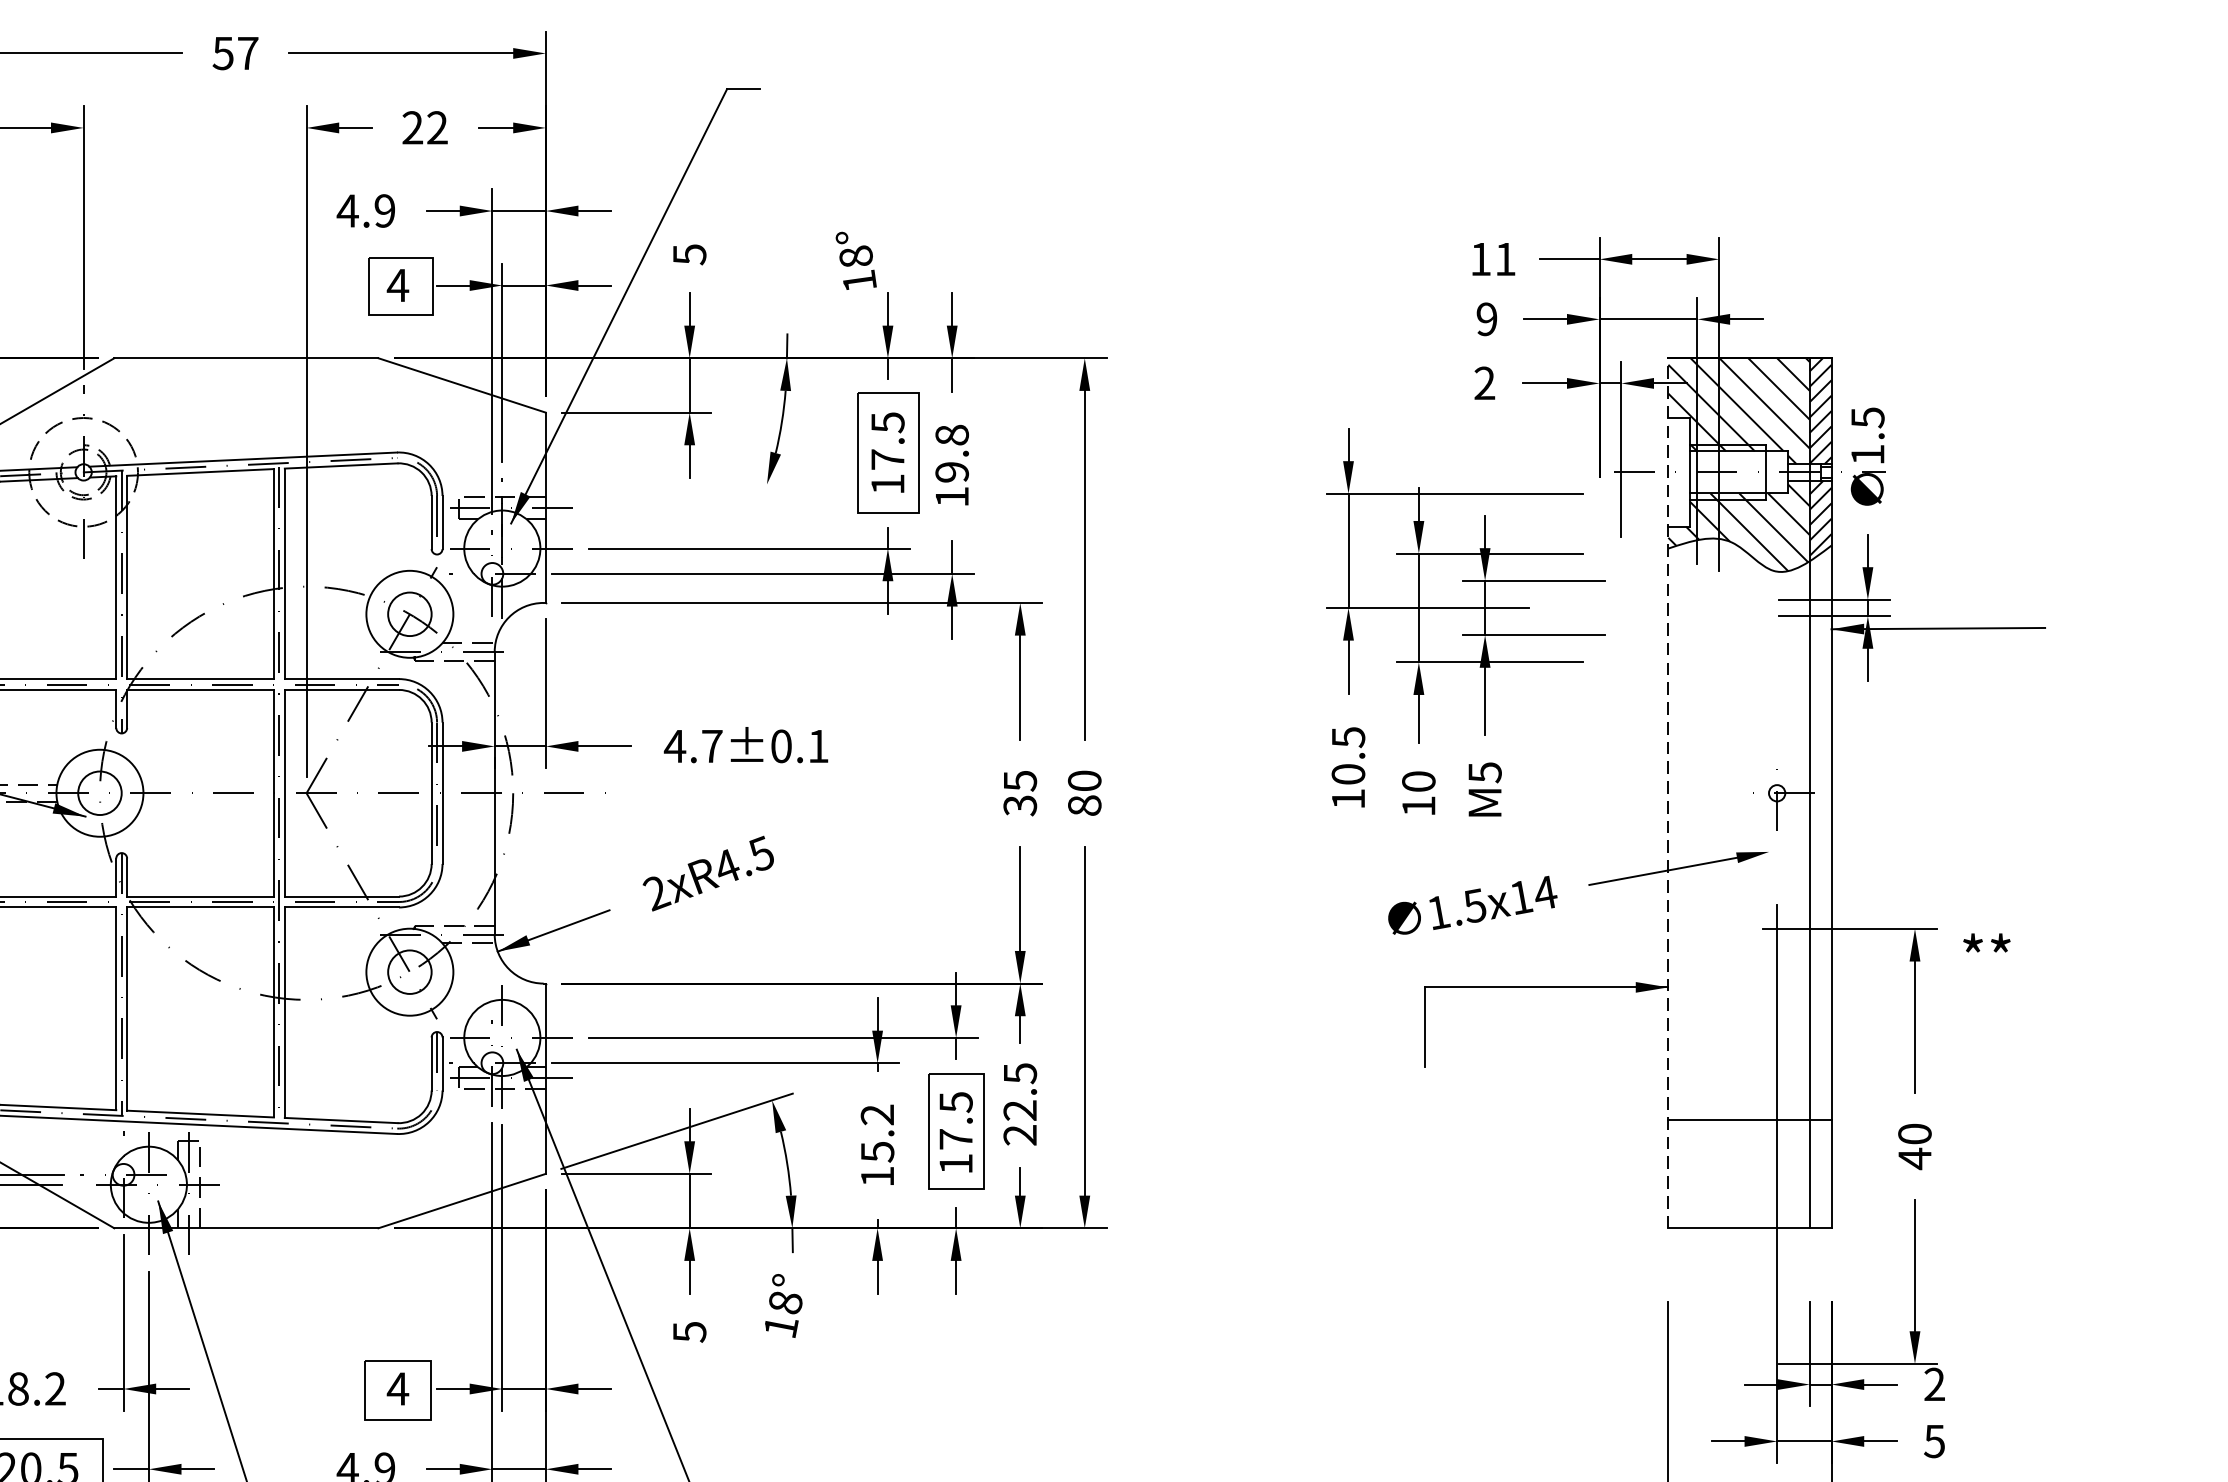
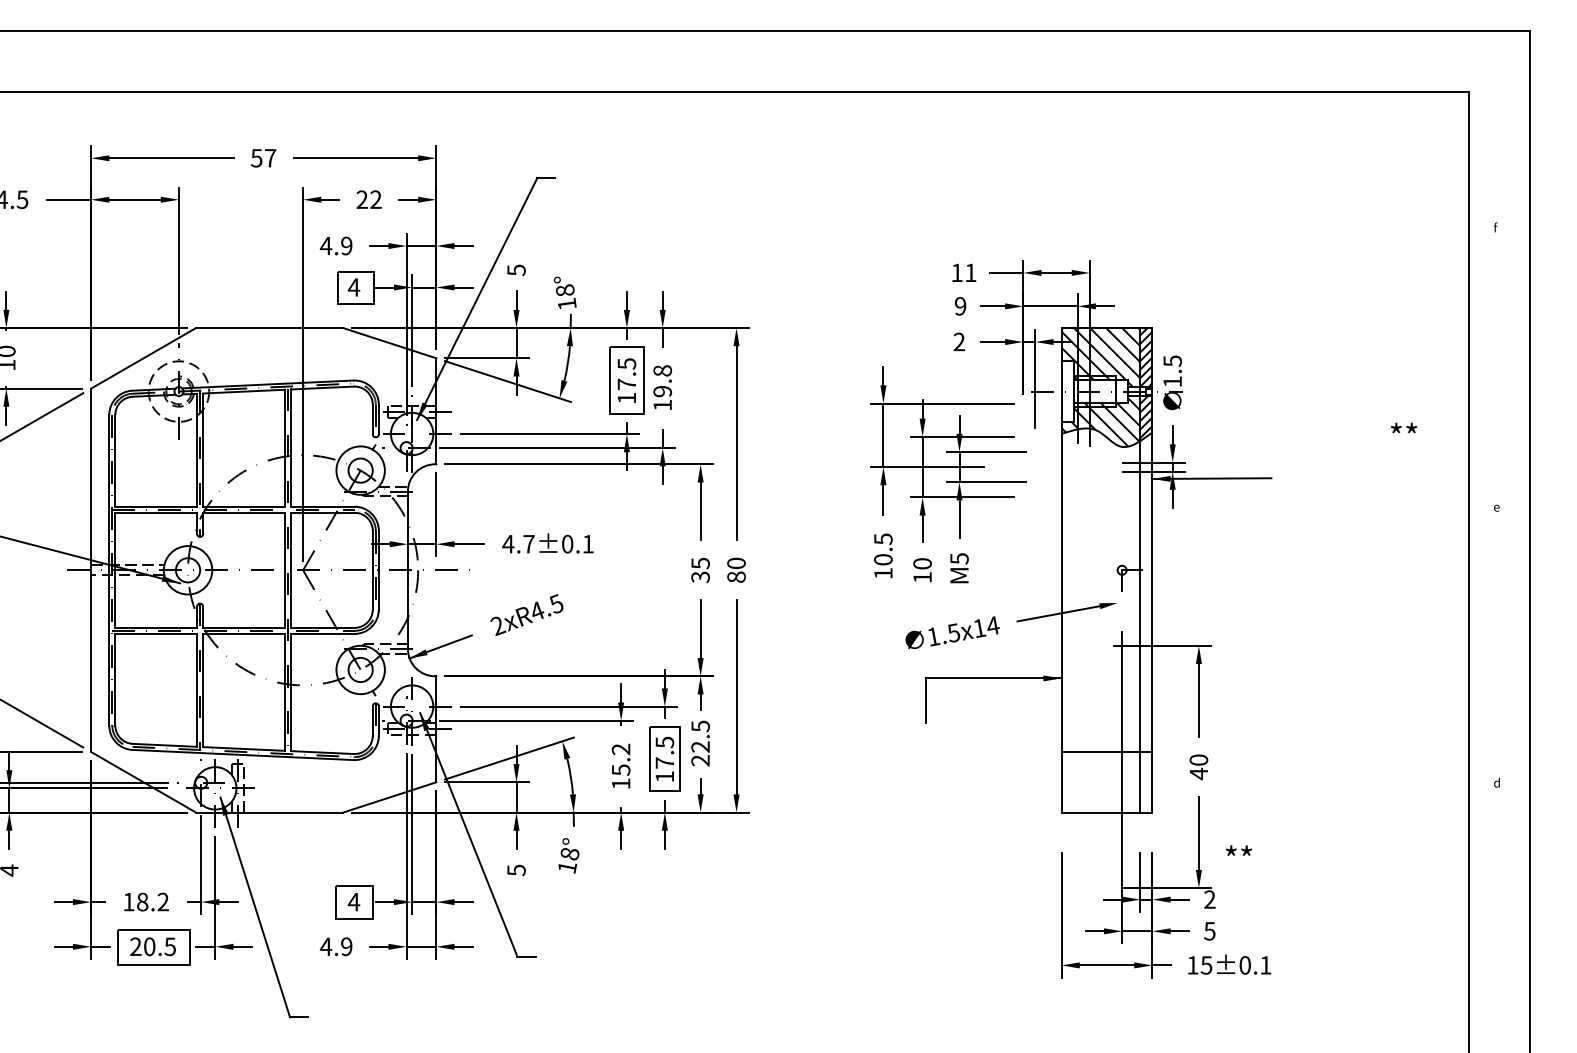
text: (854, 260) -> (564, 292), moved
line: (675, 454) -> (508, 381), added
line: (1668, 791) -> (1061, 569), dashed -> solid
text: (1986, 942) -> (1238, 850), moved

